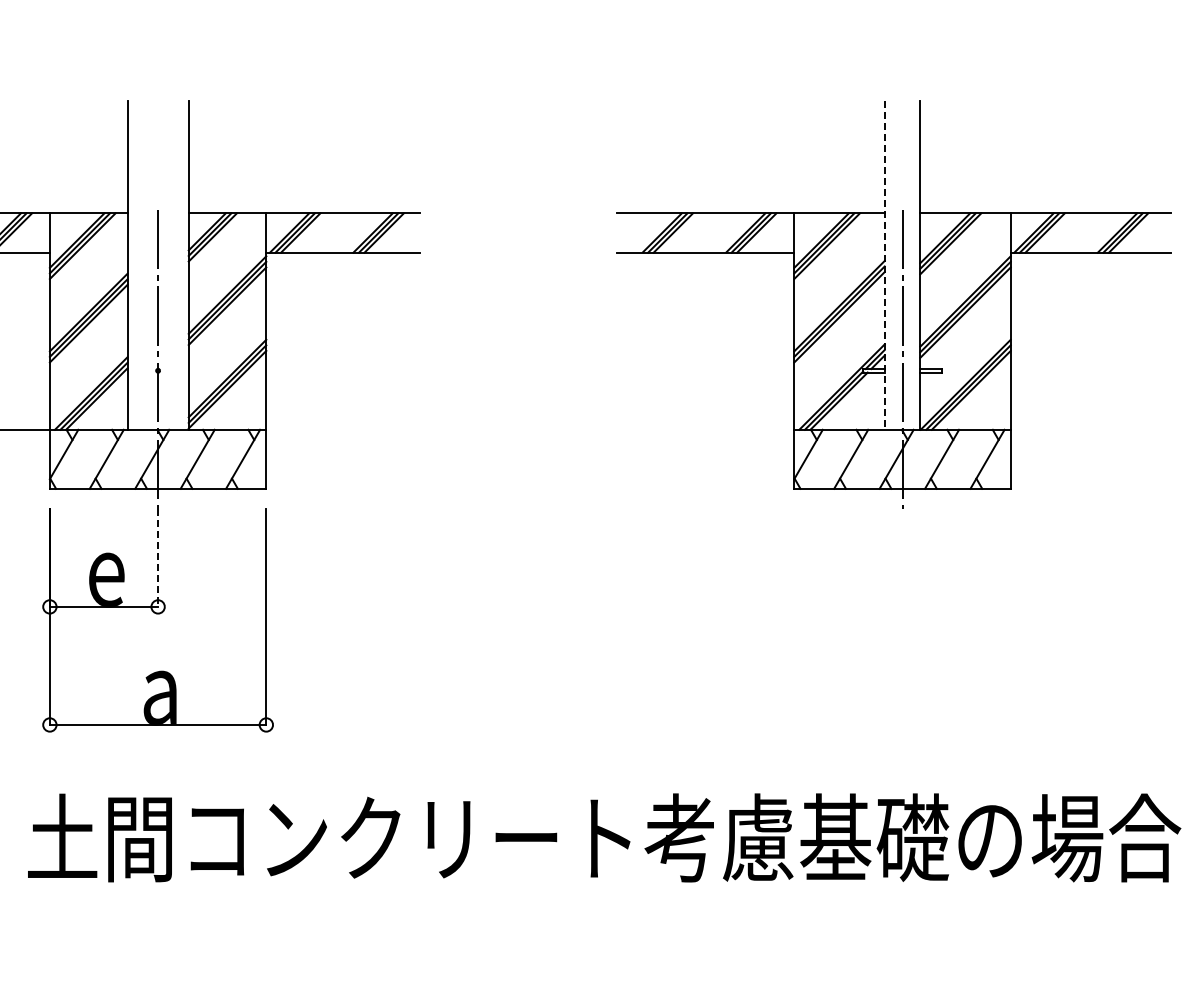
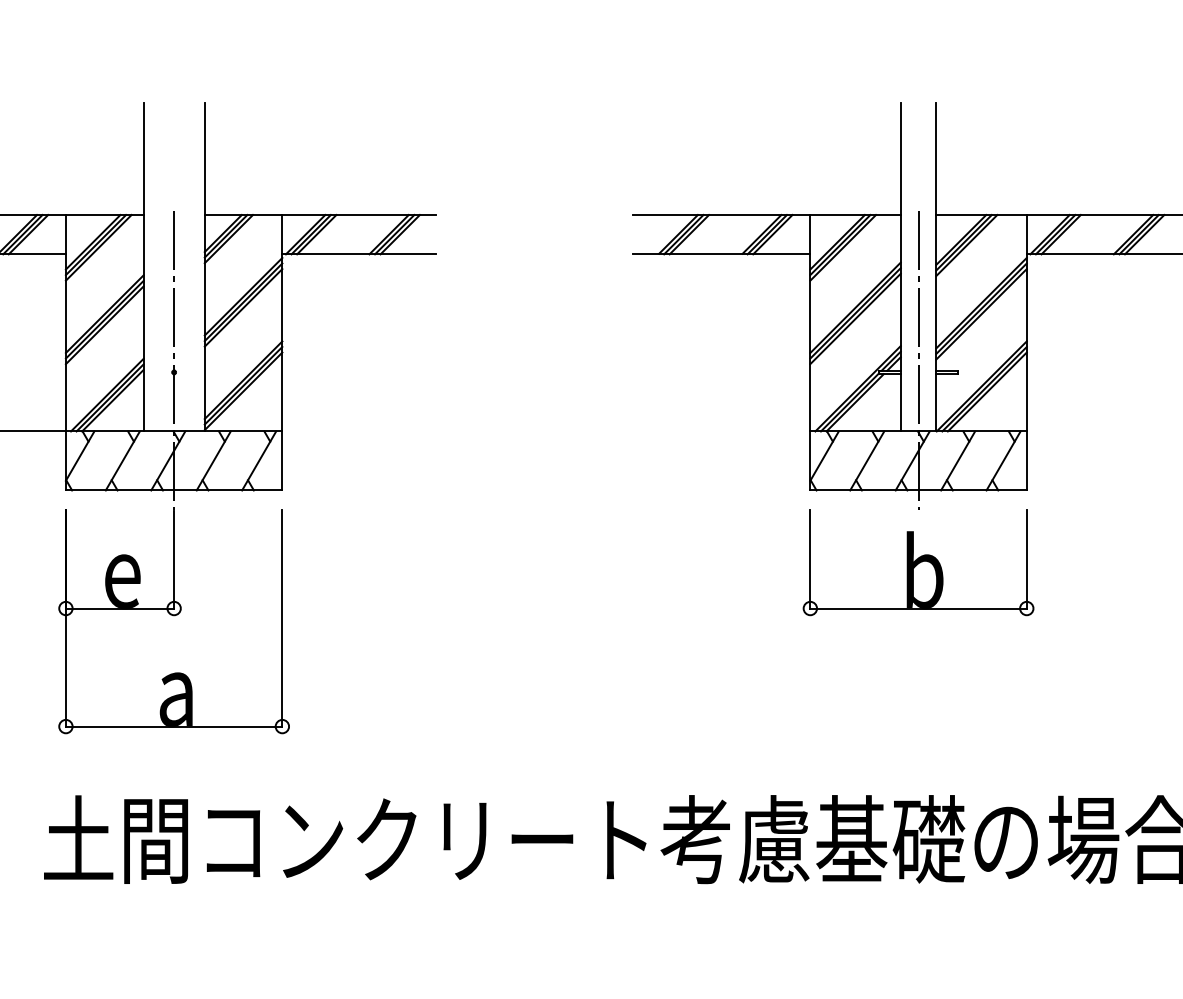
line: (884, 265) -> (900, 267), dashed -> solid
line: (158, 558) -> (174, 560), dashed -> solid
part: (902, 561) -> (918, 563), added

